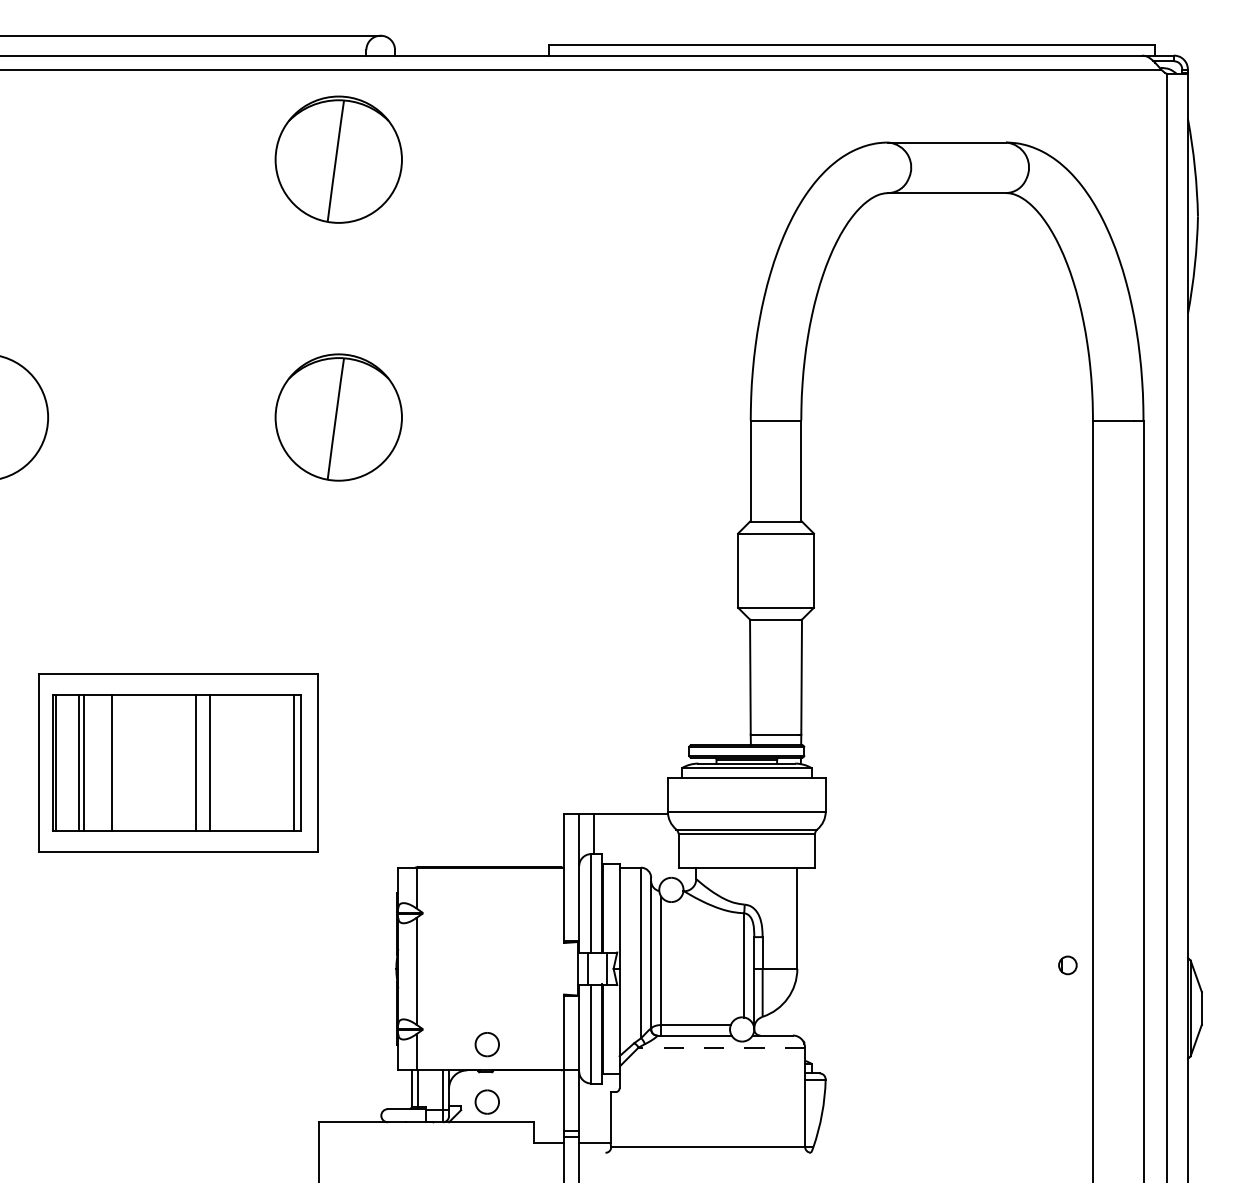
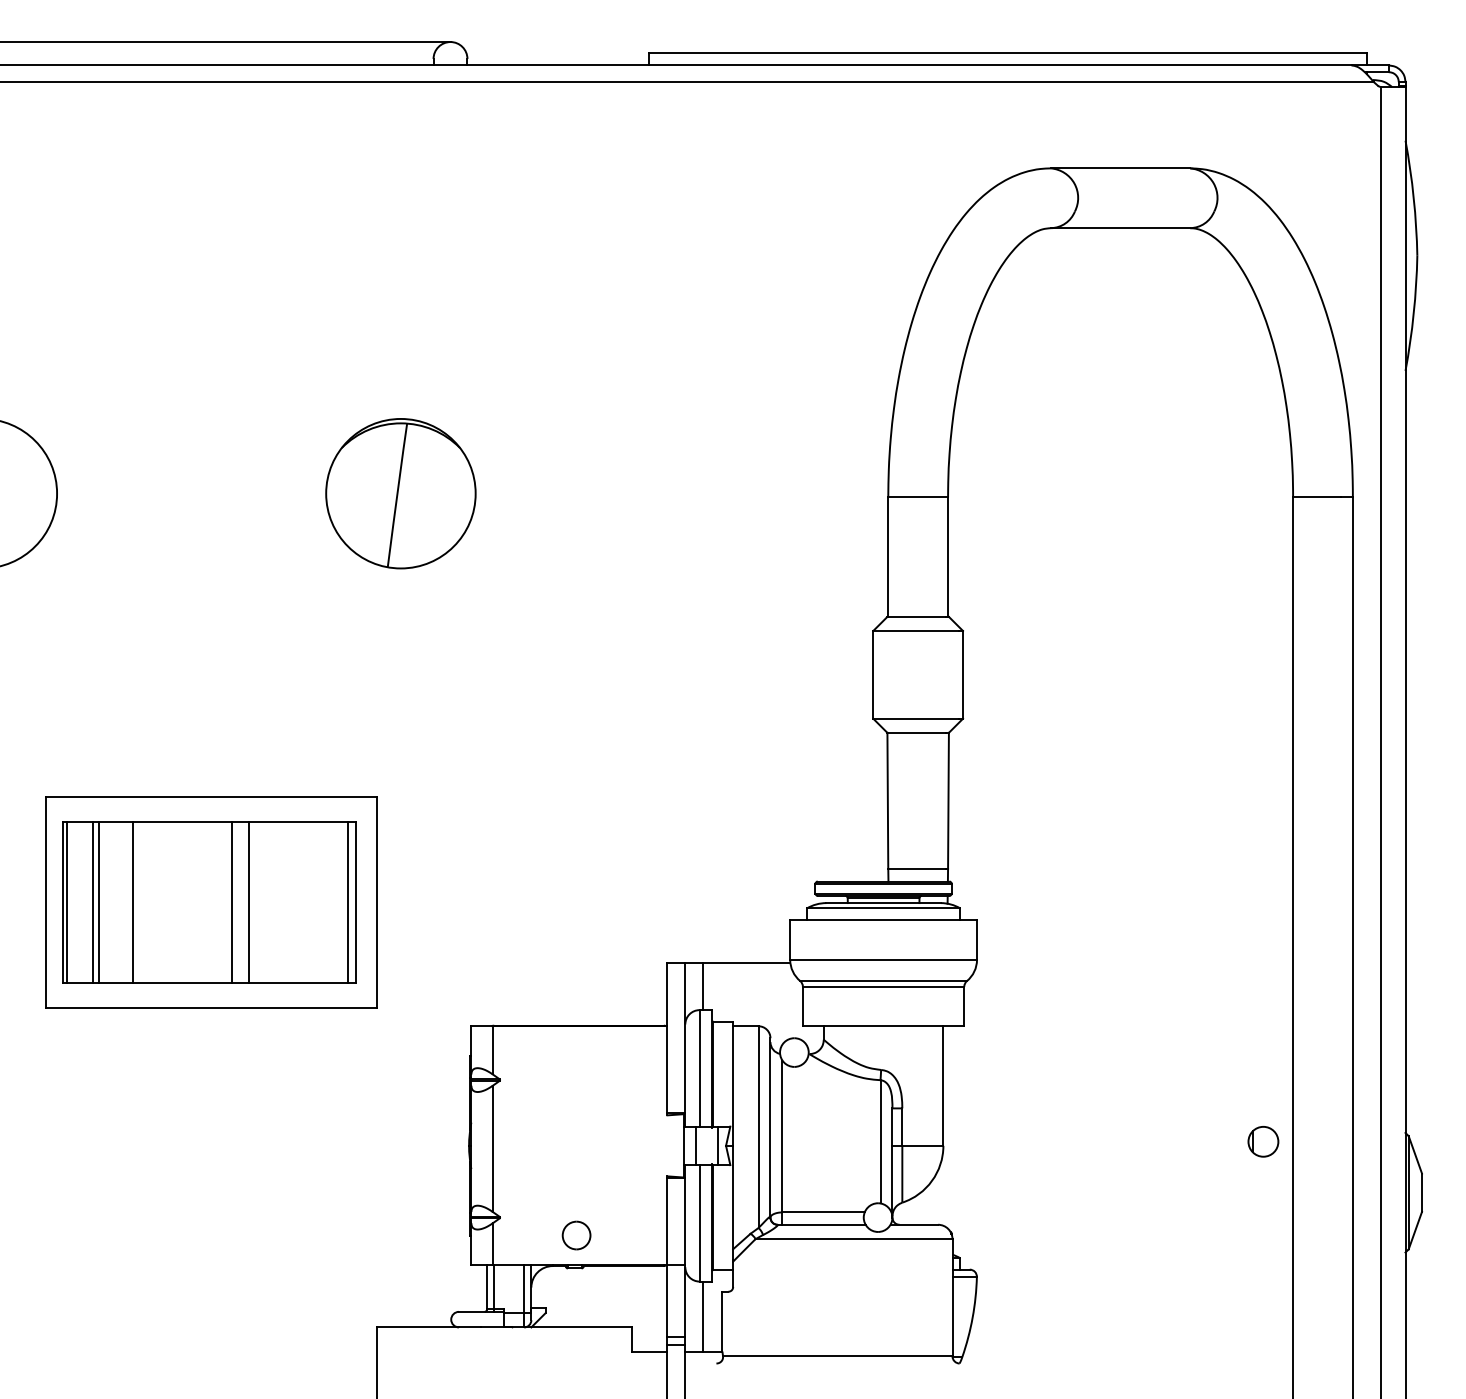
part: (338, 159) -> (400, 188), removed
part: (1067, 965) -> (1263, 1141), size x1.43
line: (721, 1047) -> (853, 1239), dashed -> solid
part: (487, 1102) -> (576, 1303), removed
line: (594, 1113) -> (703, 1316), added

